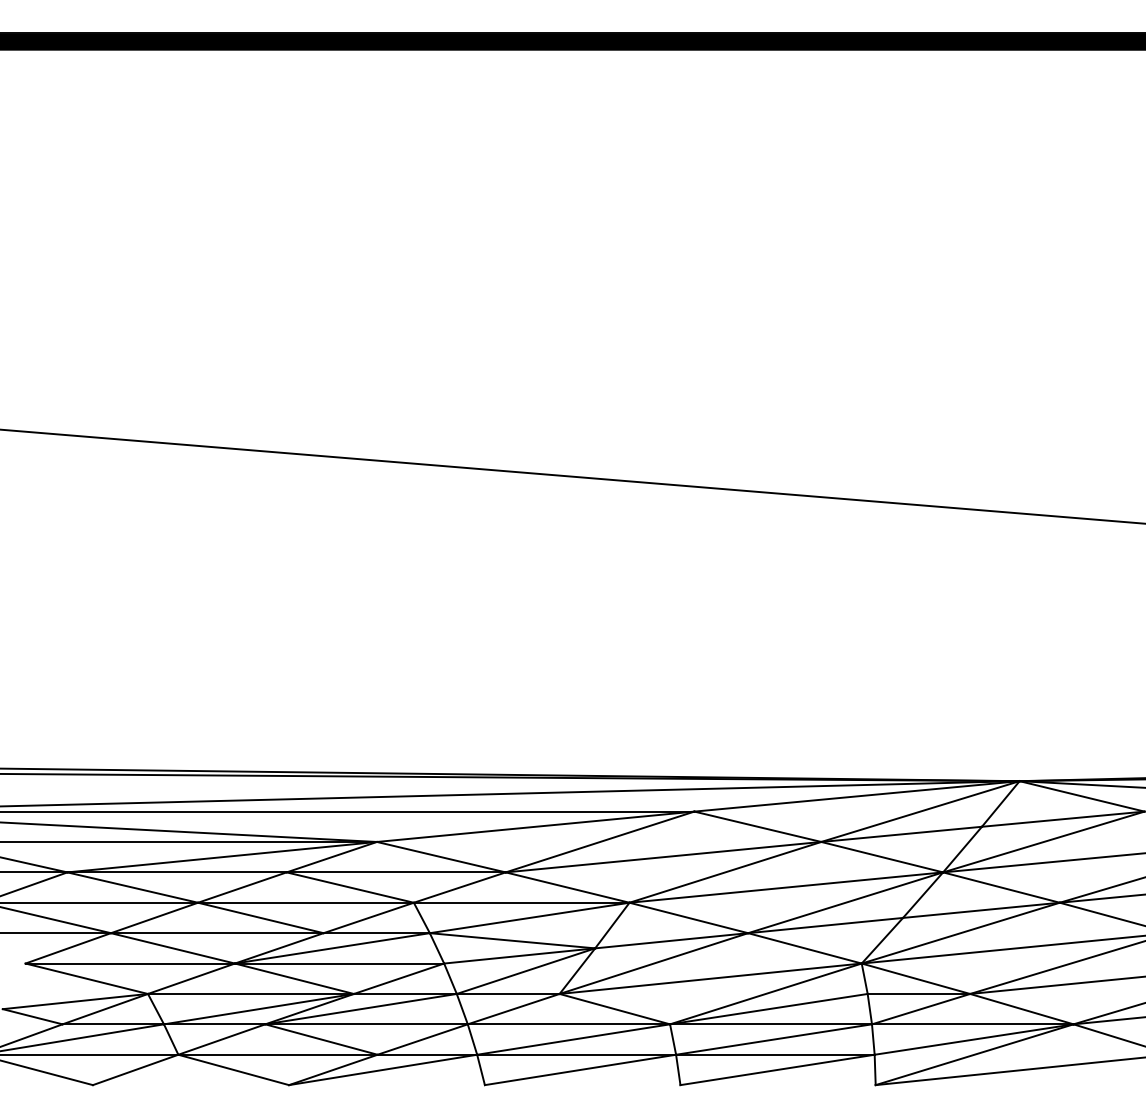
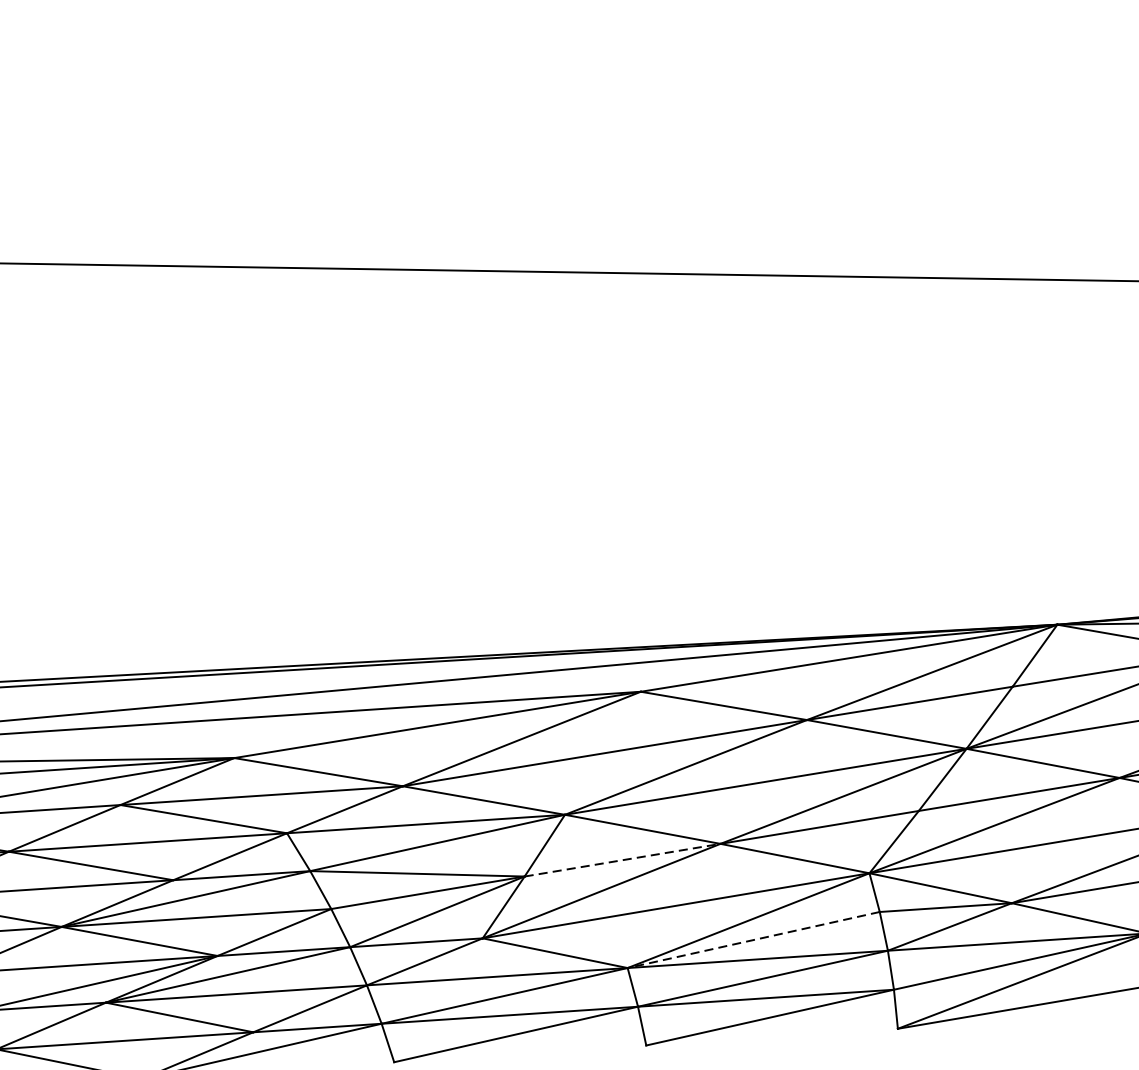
line: (671, 940) -> (622, 859), solid -> dashed
line: (768, 1009) -> (753, 940), solid -> dashed

